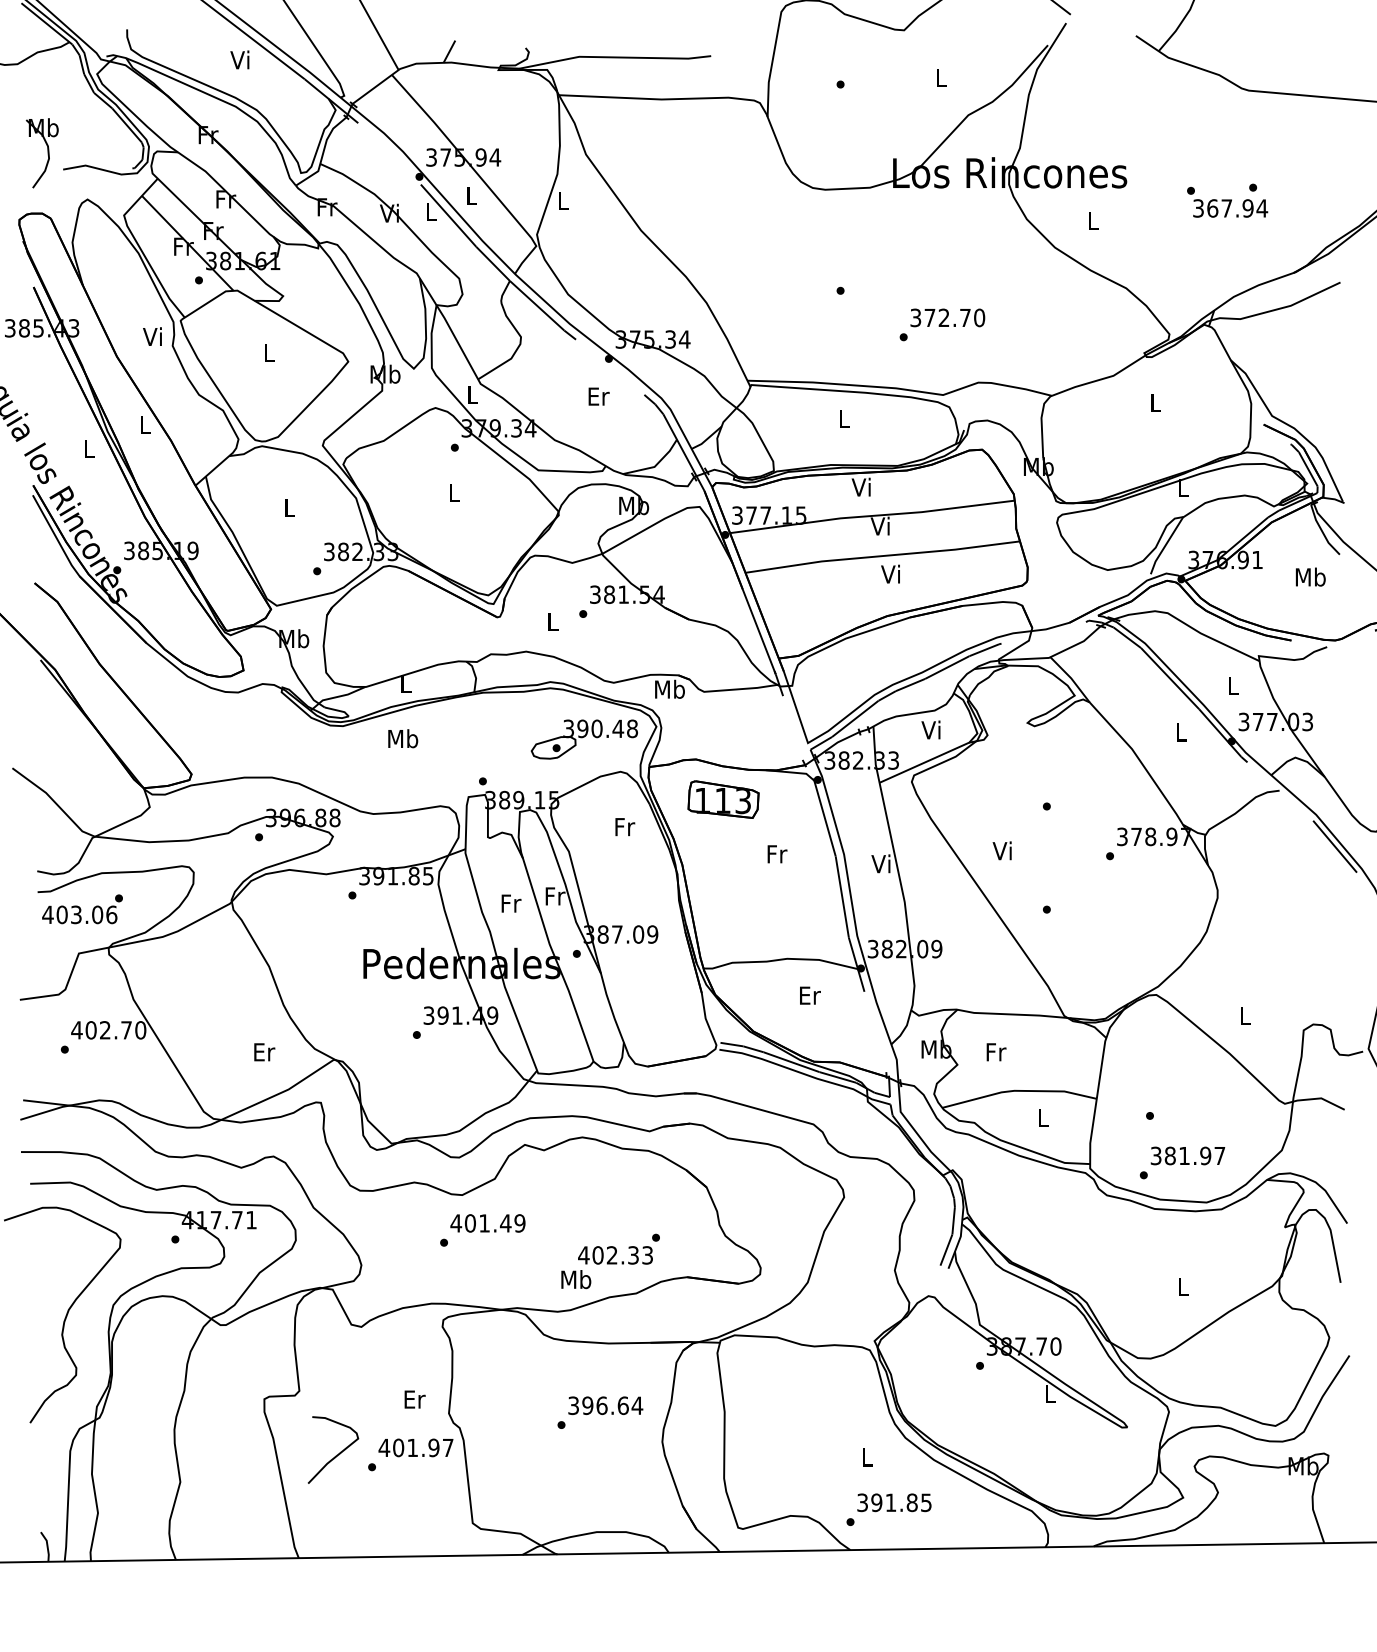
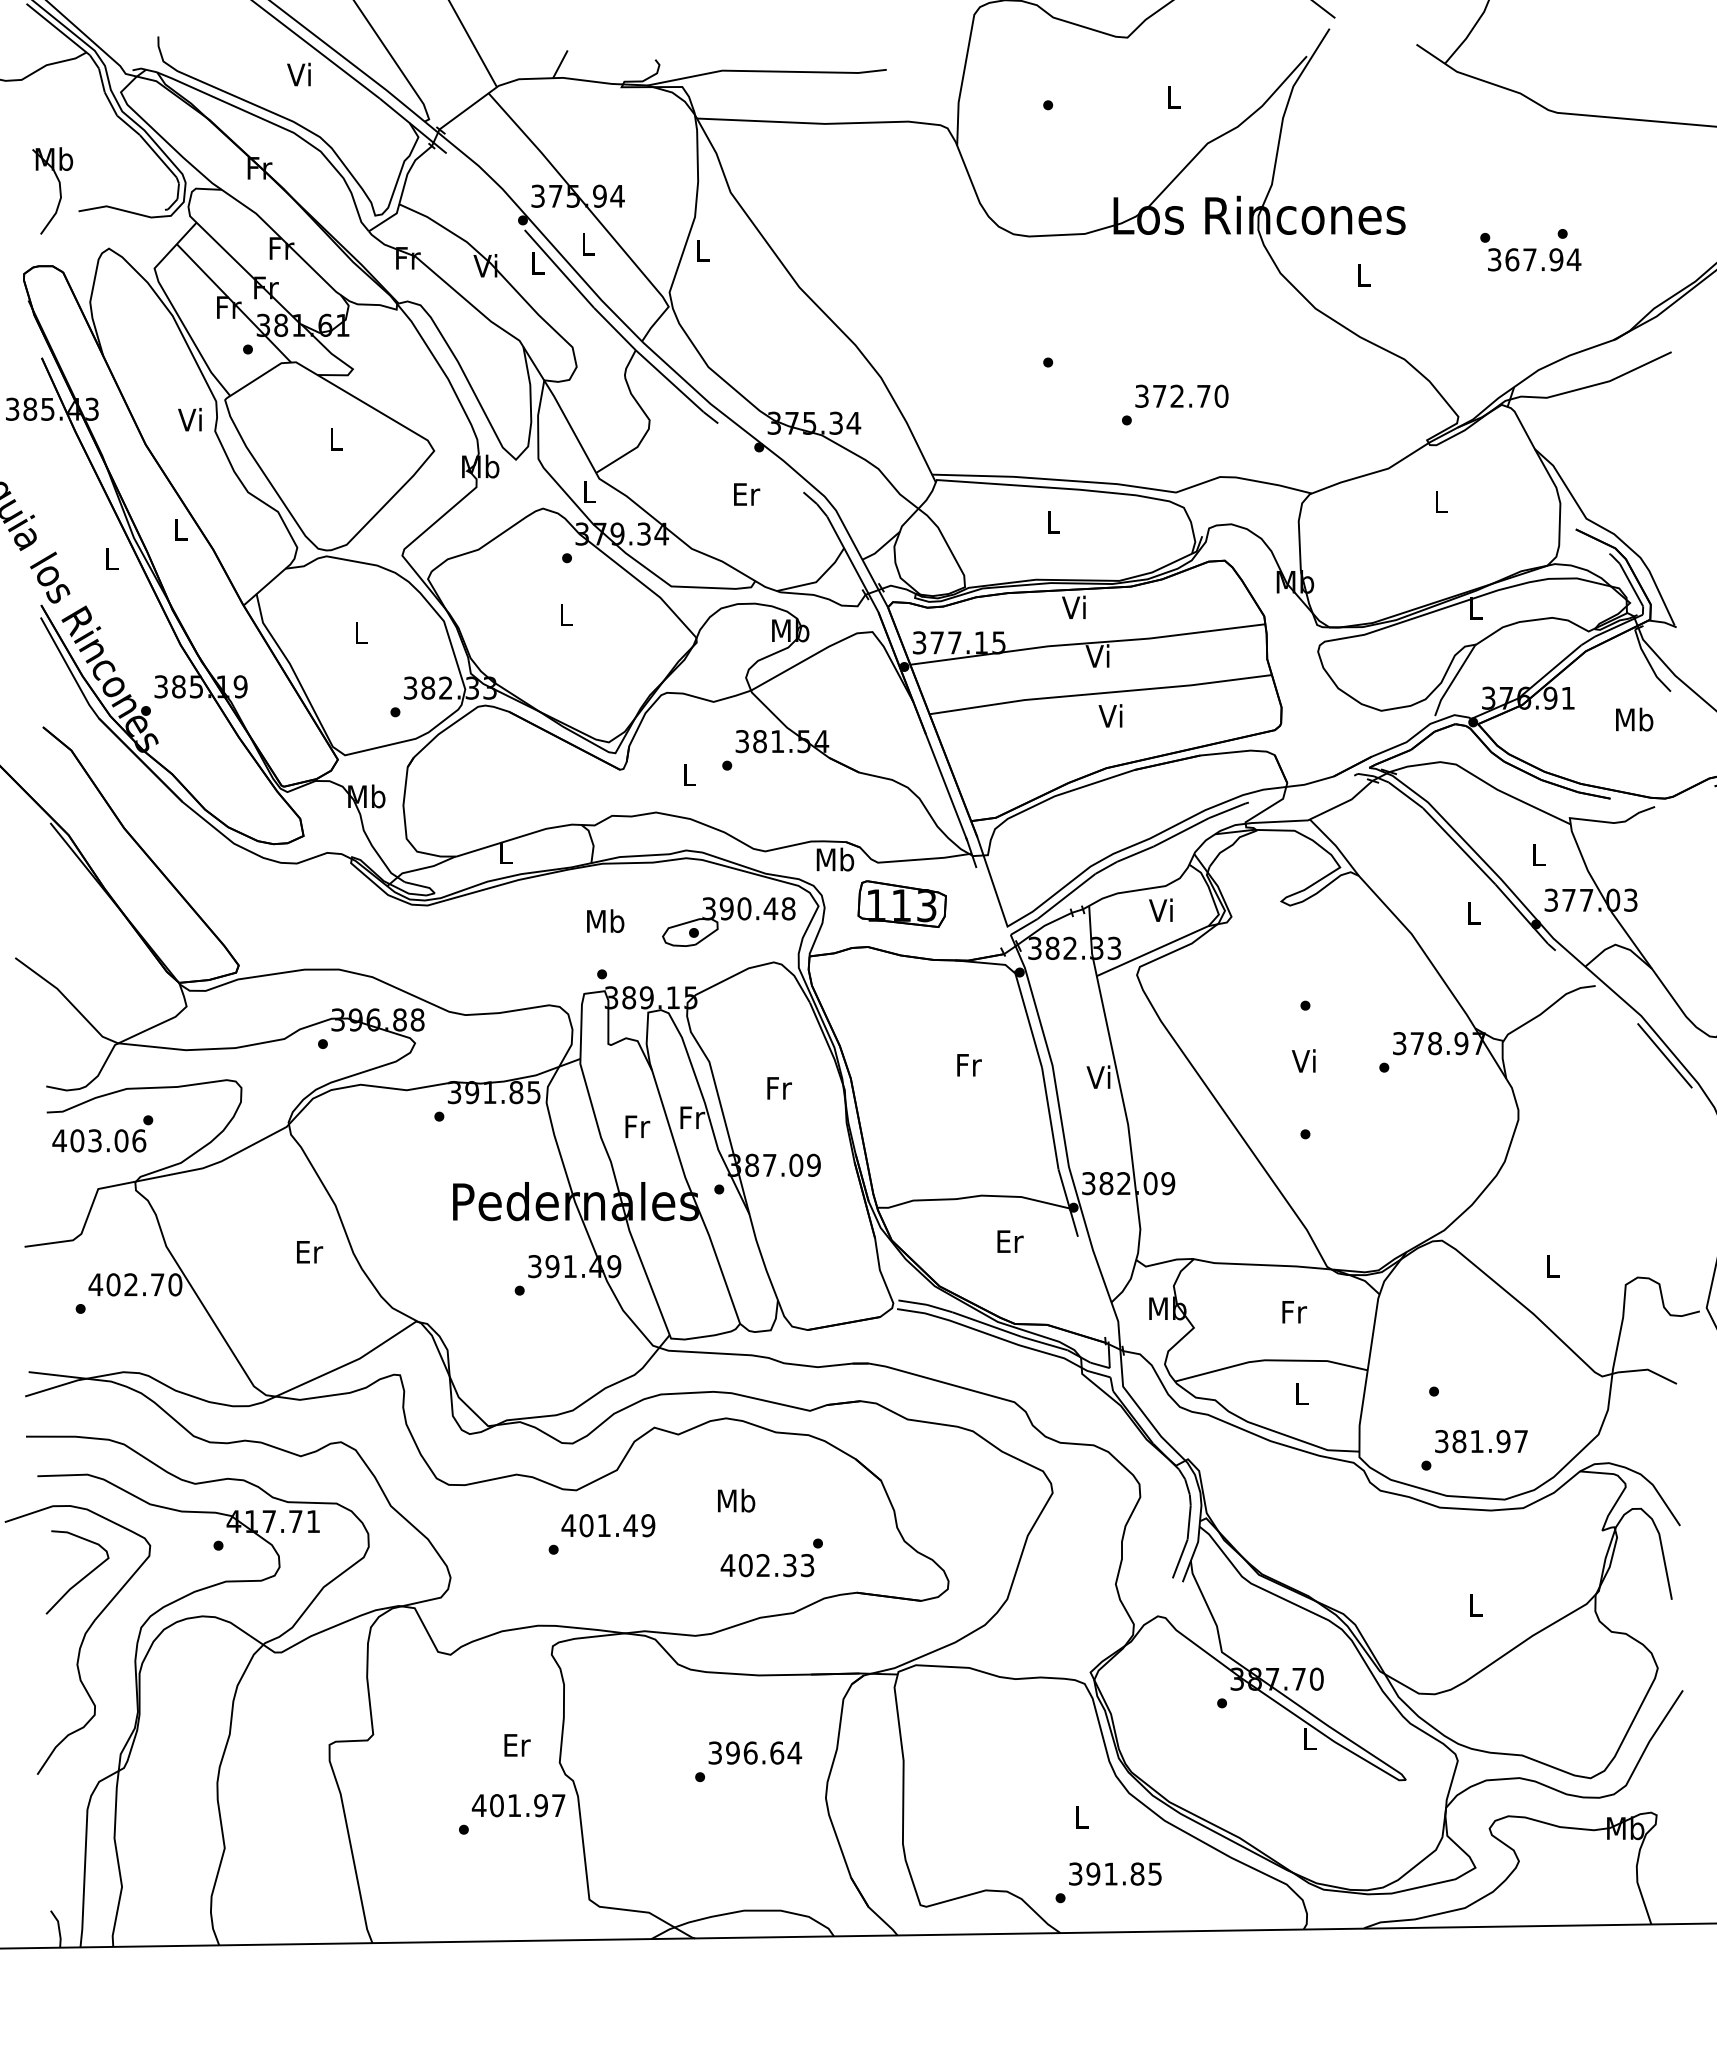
text: (403, 738) -> (605, 920), moved
part: (722, 799) -> (901, 903), moved
text: (625, 827) -> (779, 1088), moved
text: (1002, 850) -> (1303, 1060), moved
text: (265, 1052) -> (310, 1252), moved
text: (996, 1052) -> (1294, 1312), moved
text: (576, 1279) -> (736, 1500), moved
curve: (336, 1455) -> (81, 1578), moved

